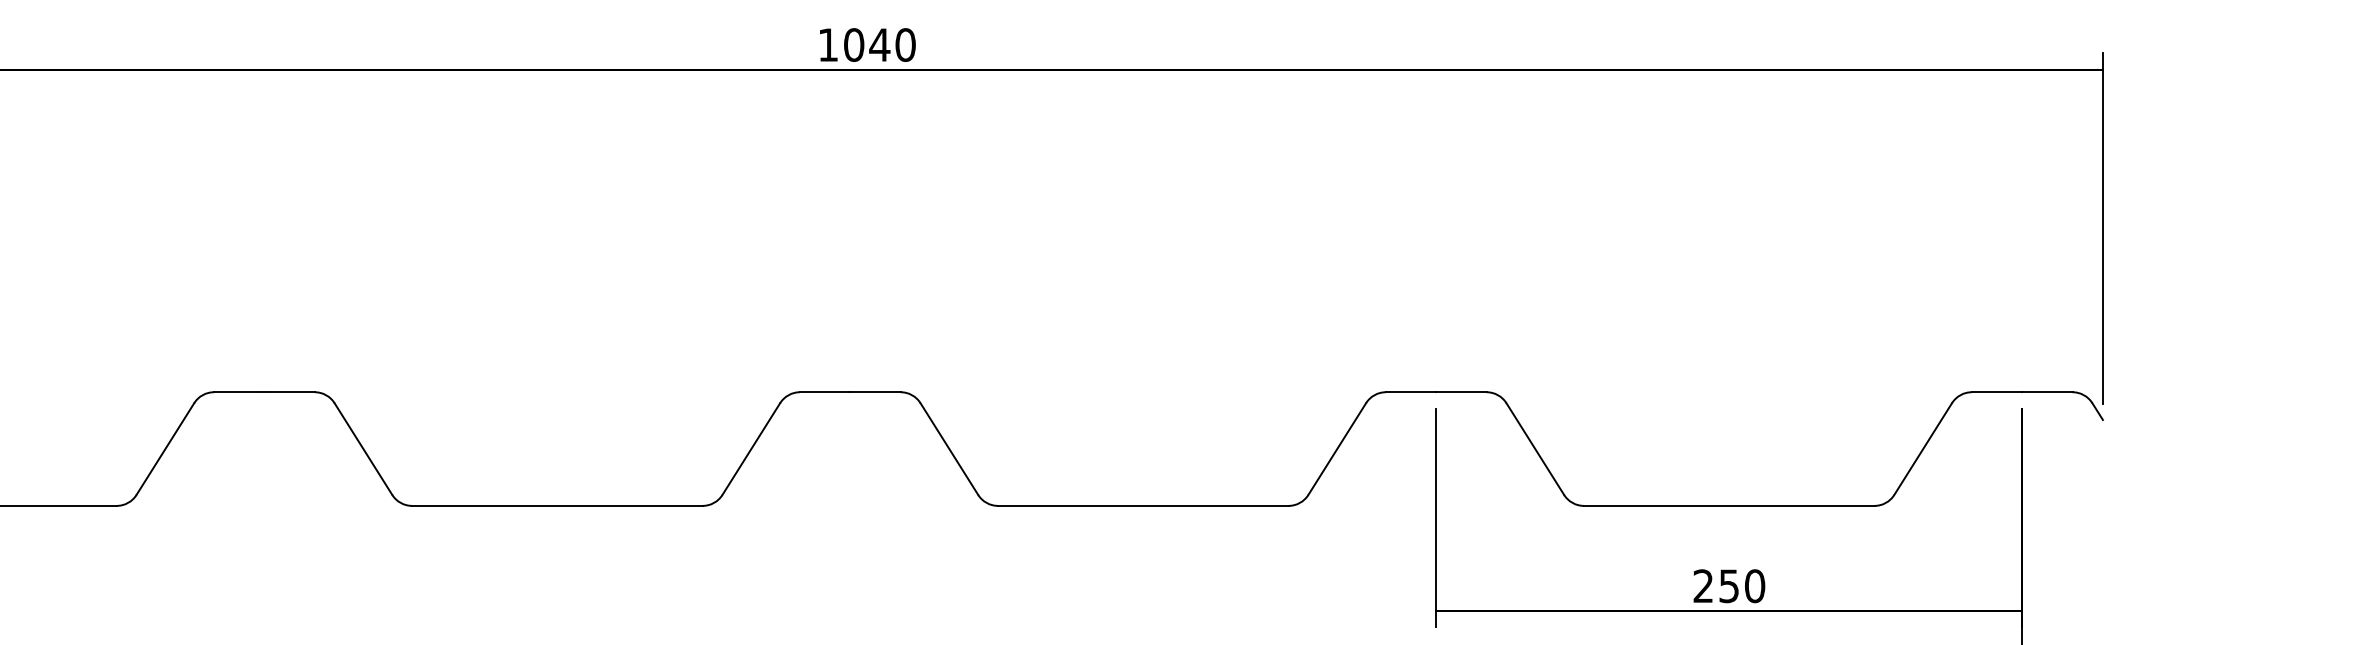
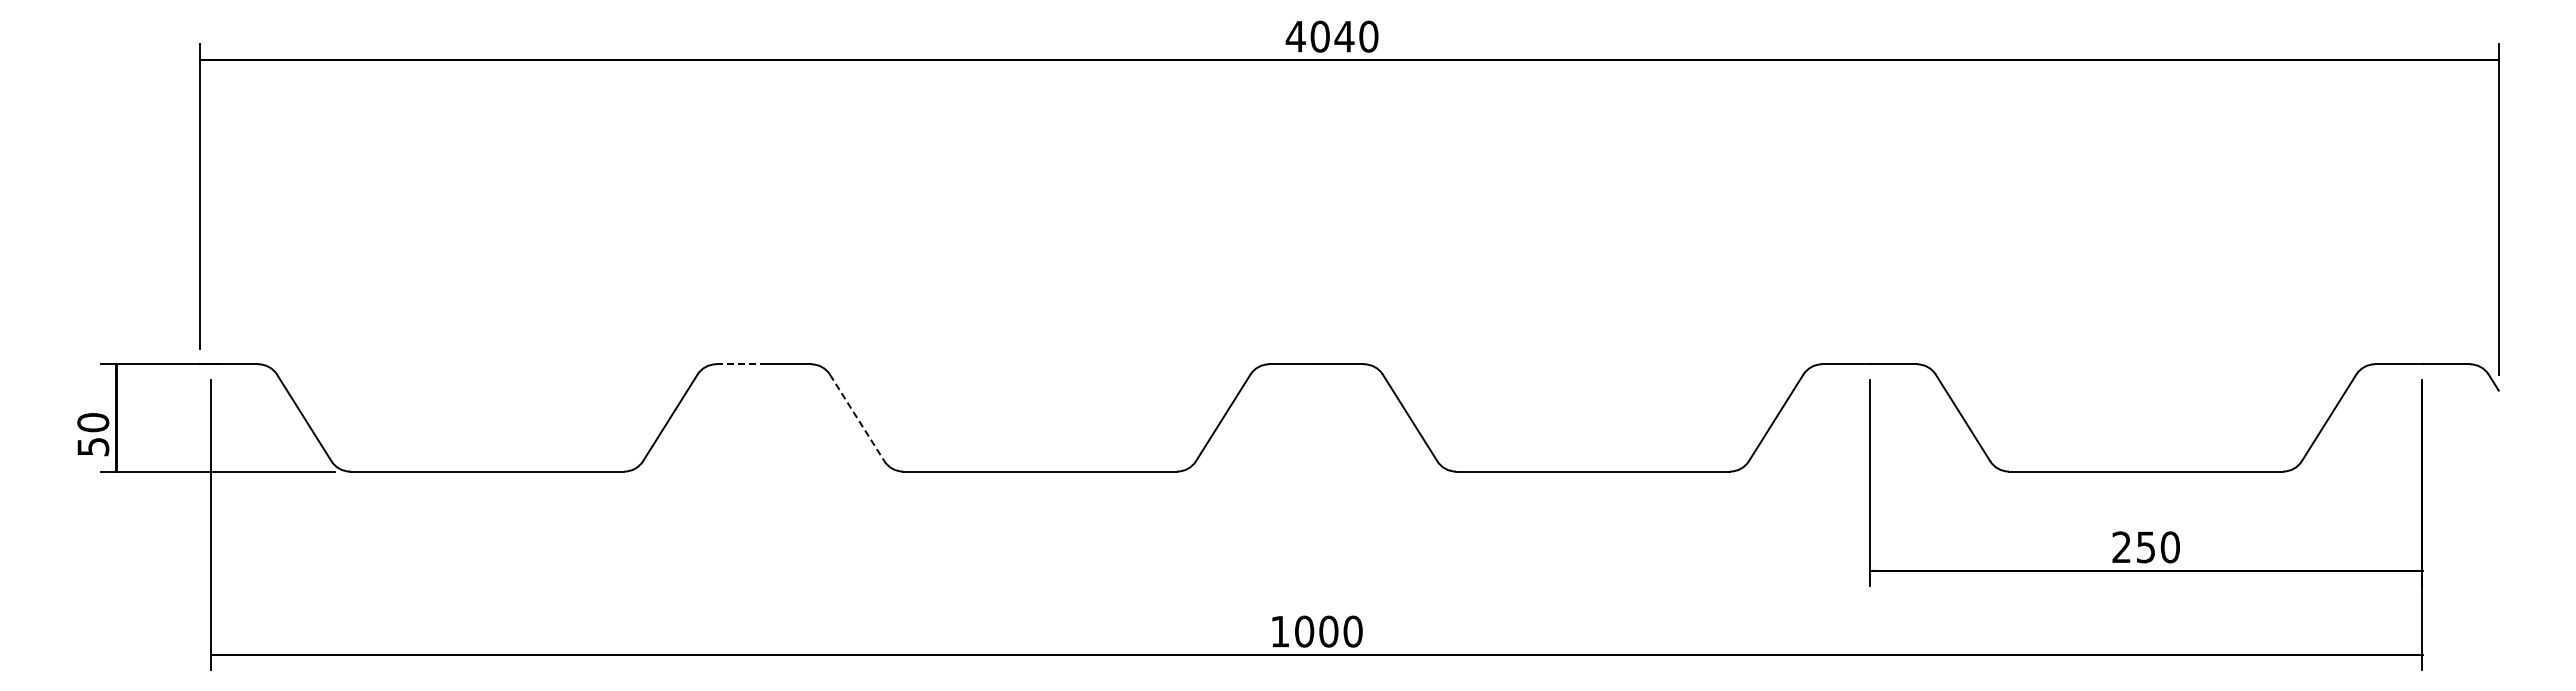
text: (827, 44) -> (1295, 36), 1040 -> 4040
line: (239, 392) -> (740, 364), solid -> dashed
line: (363, 449) -> (857, 418), solid -> dashed

